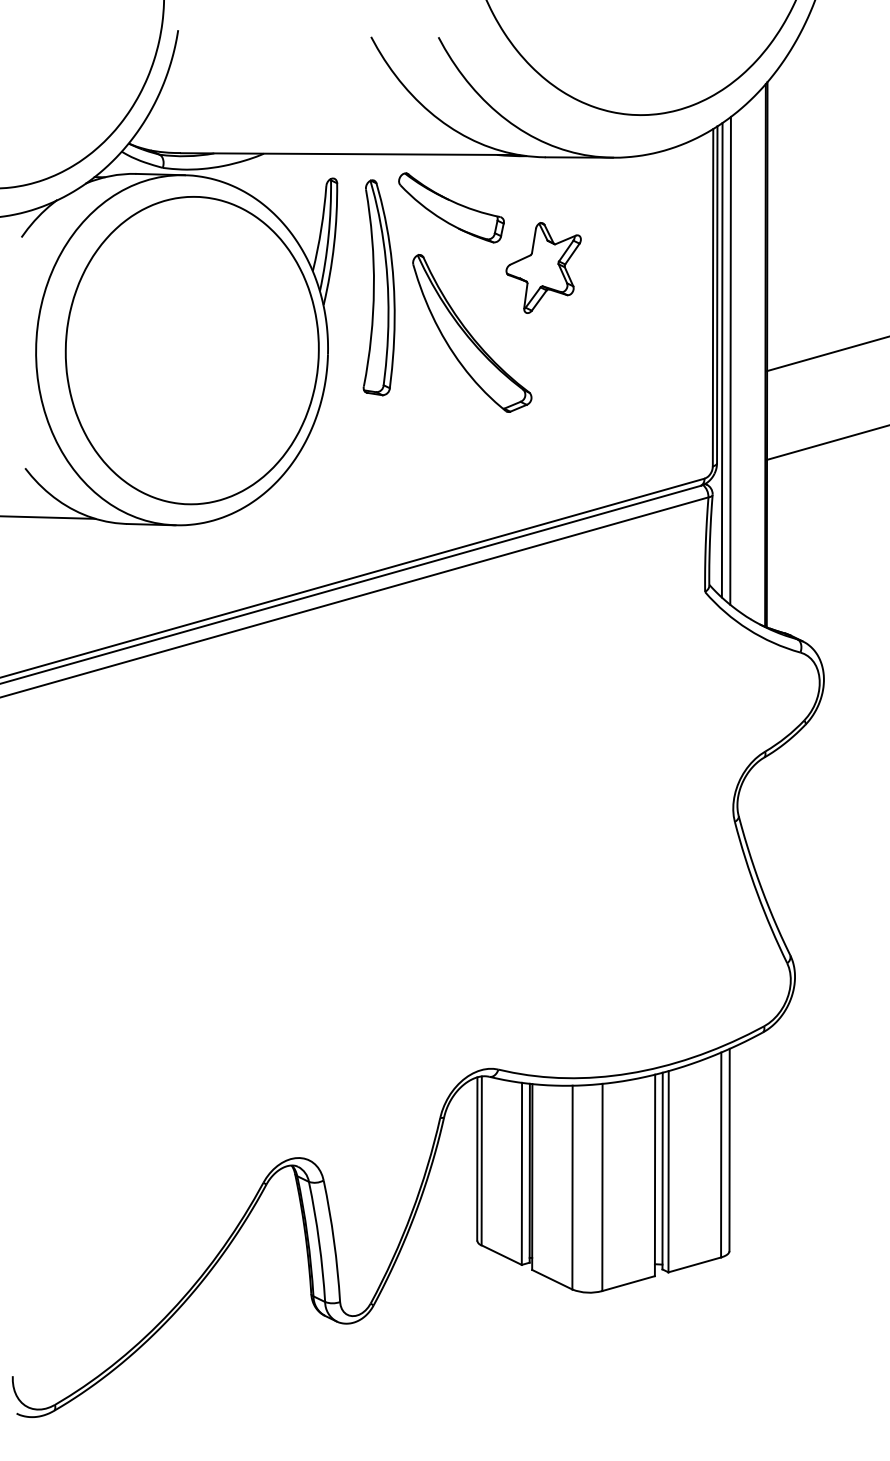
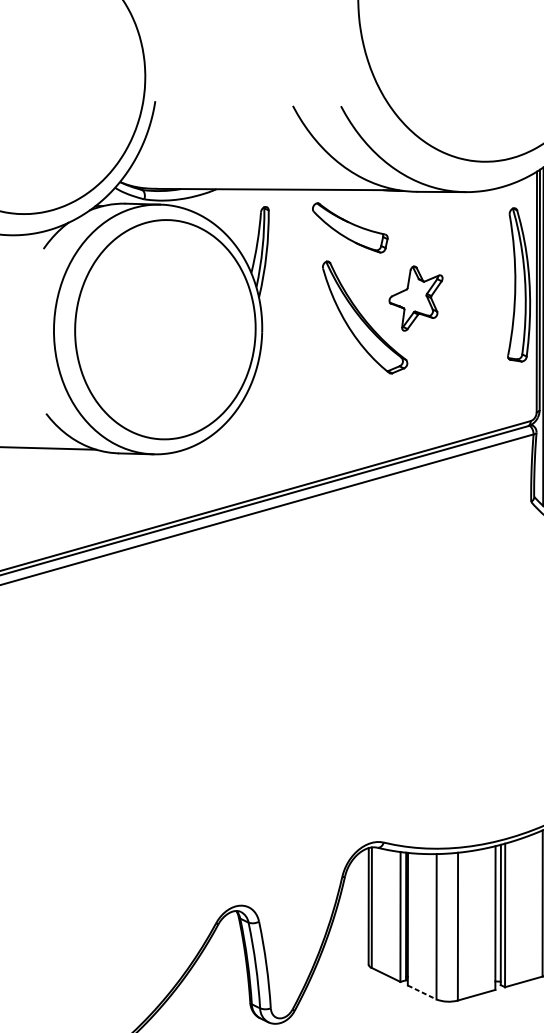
part: (543, 267) -> (415, 298), moved
part: (378, 287) -> (518, 284), moved
line: (552, 1279) -> (422, 992), solid -> dashed

